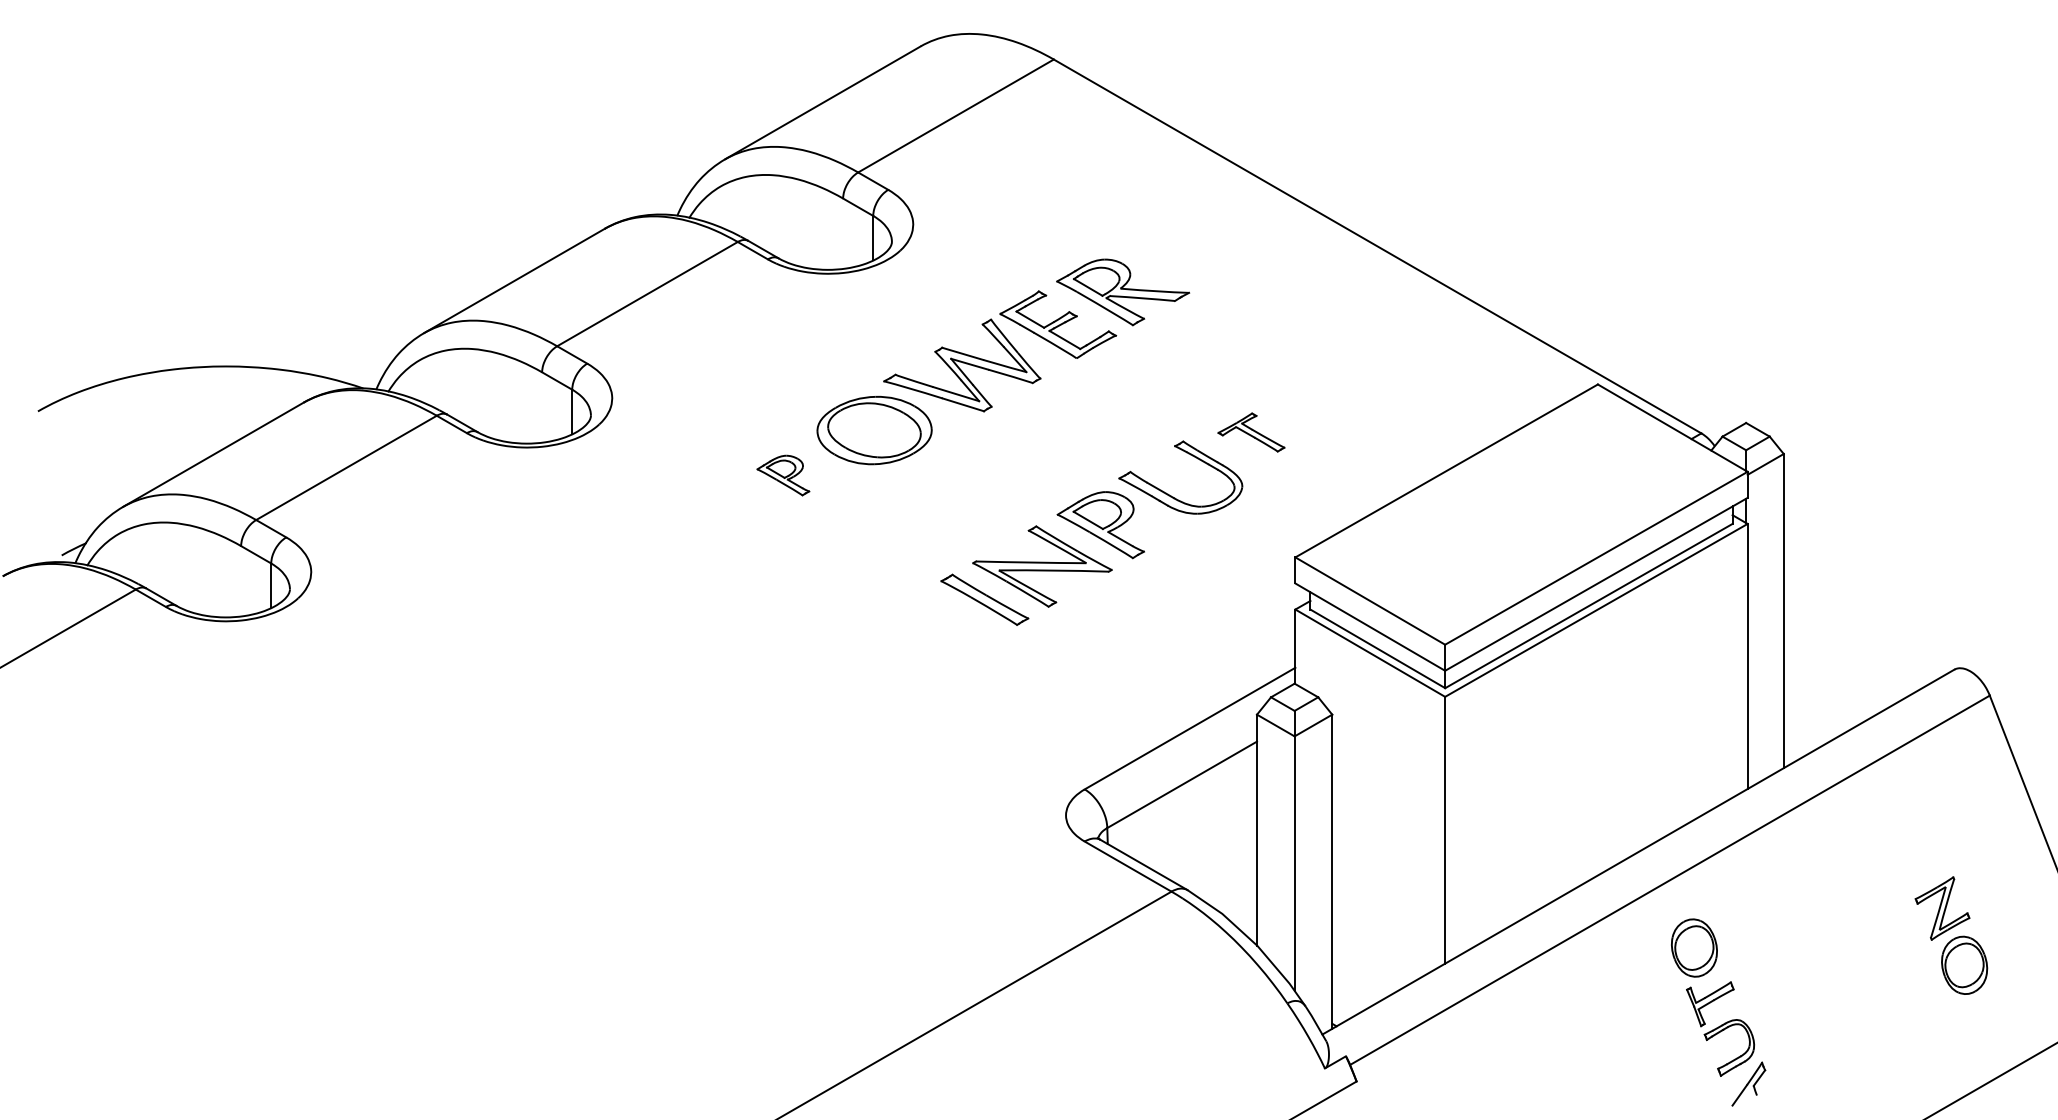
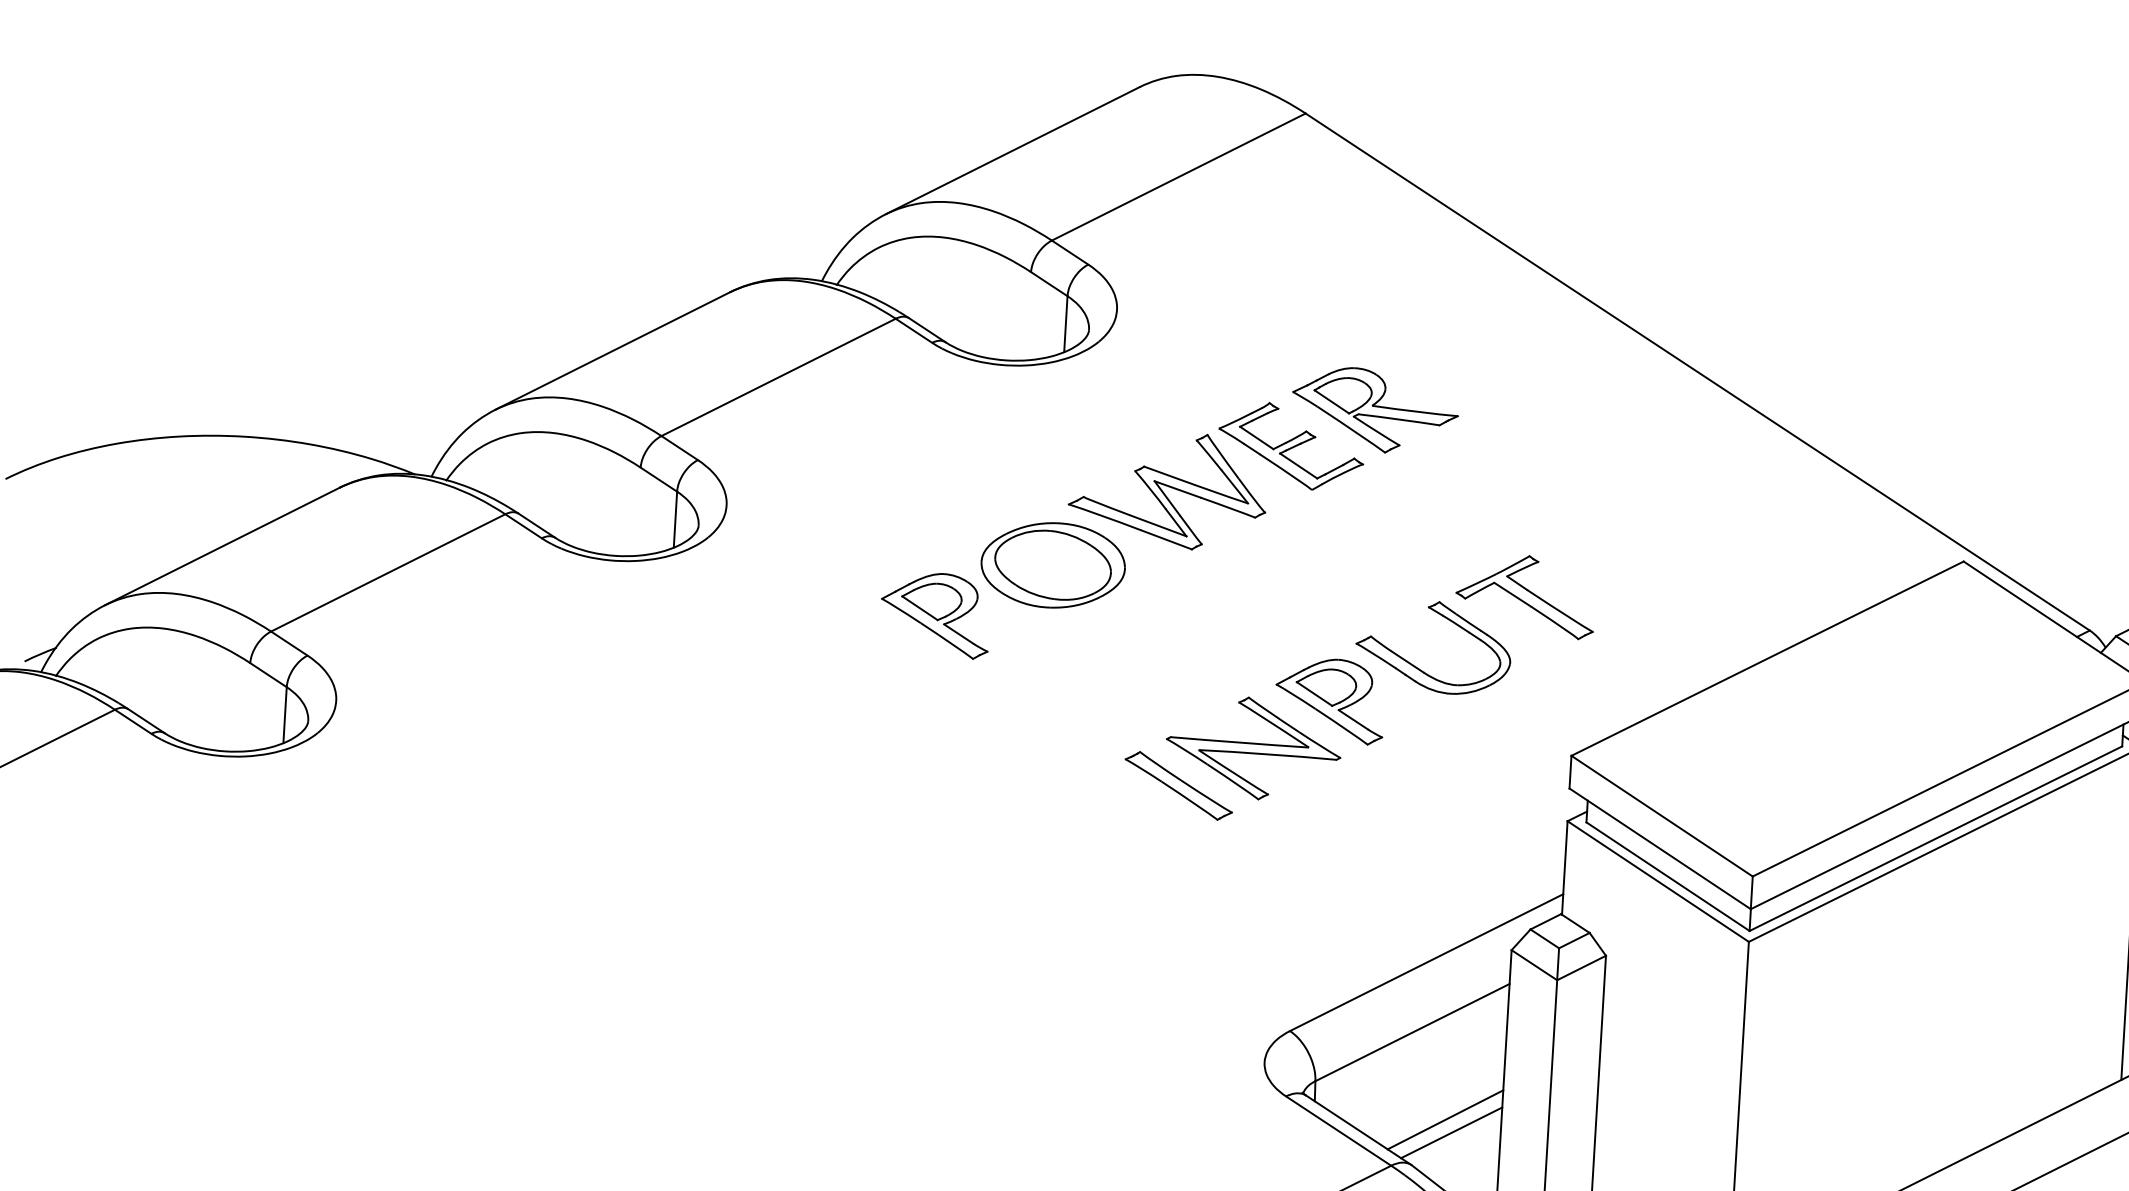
part: (1251, 432) -> (1525, 595), size x1.67
part: (783, 475) -> (935, 614), size x1.67
line: (1212, 852) -> (1445, 1119), added
line: (1218, 862) -> (1452, 1132), added

